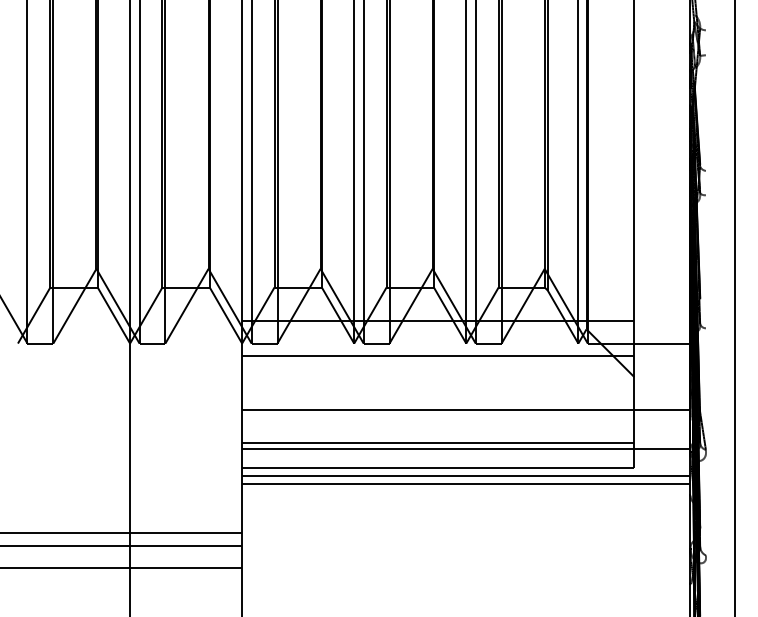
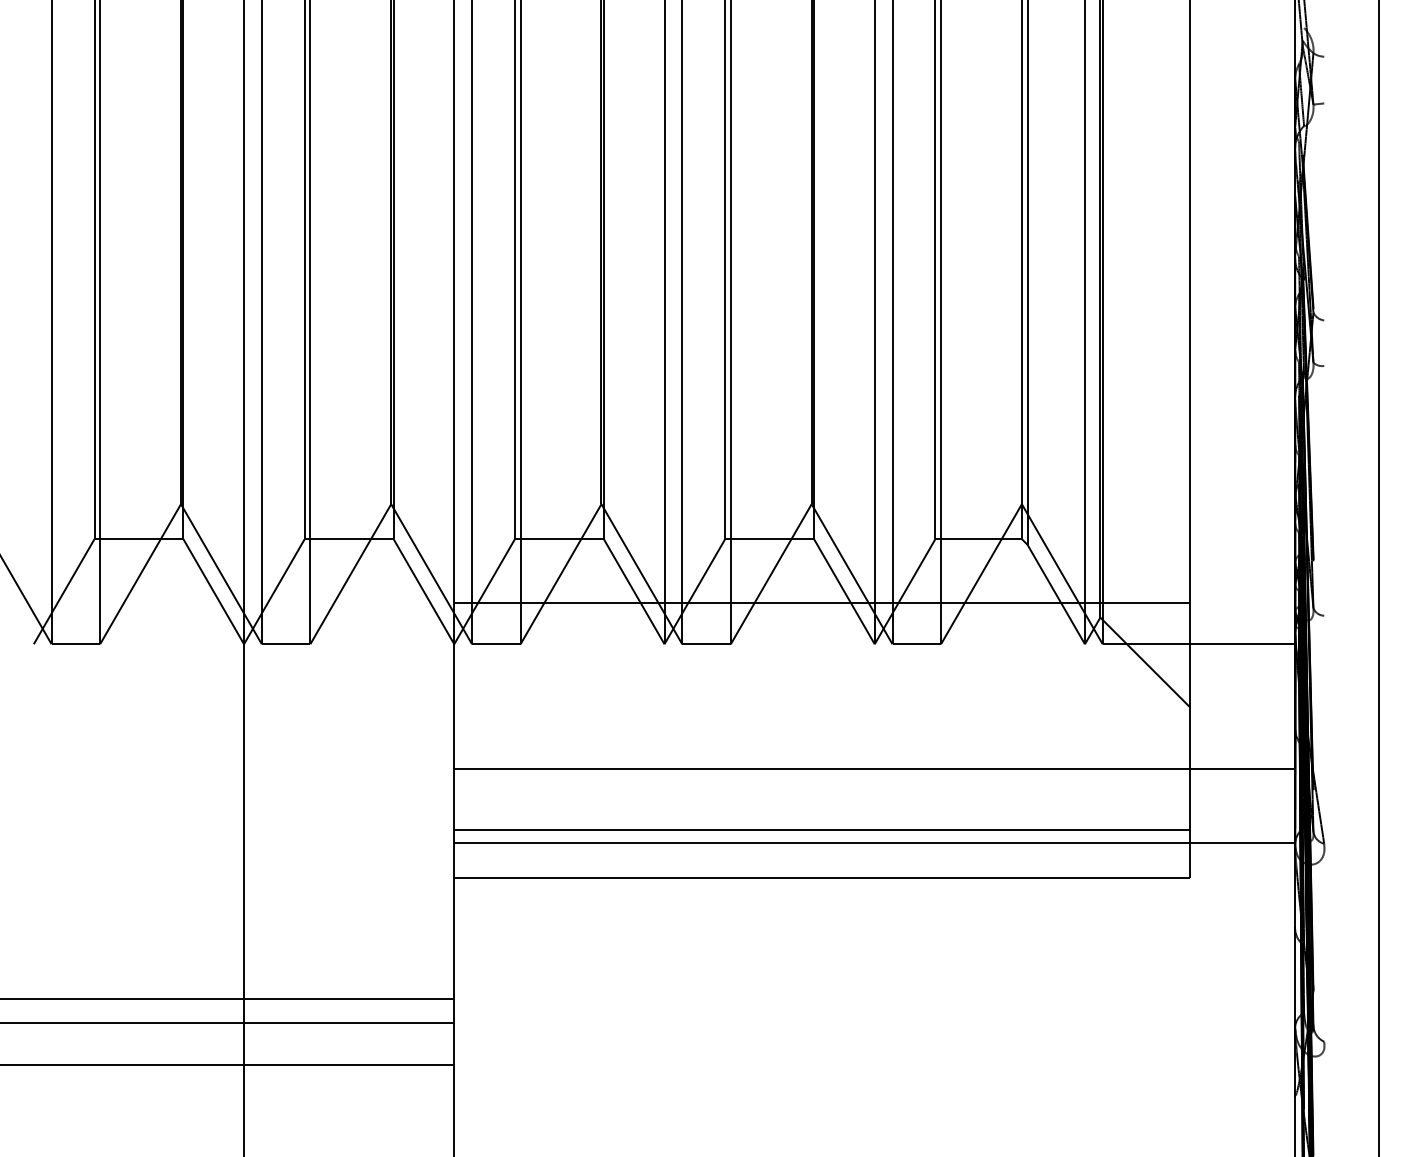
line: (438, 355) -> (822, 666), removed
line: (466, 475) -> (875, 891), removed
line: (466, 484) -> (875, 908), removed

